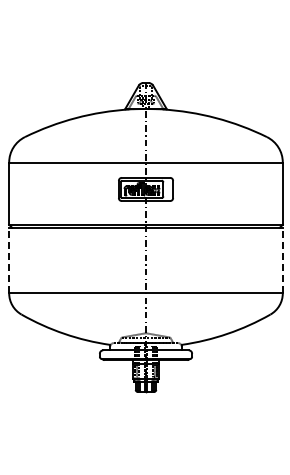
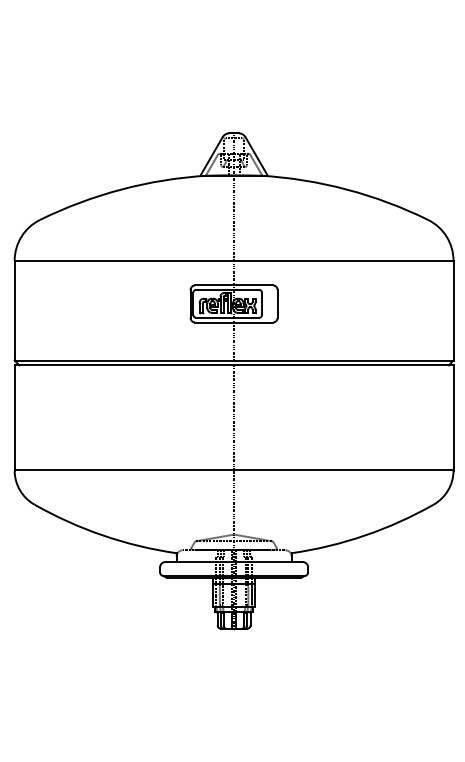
line: (9, 260) -> (15, 417), dashed -> solid
line: (282, 260) -> (453, 417), dashed -> solid

